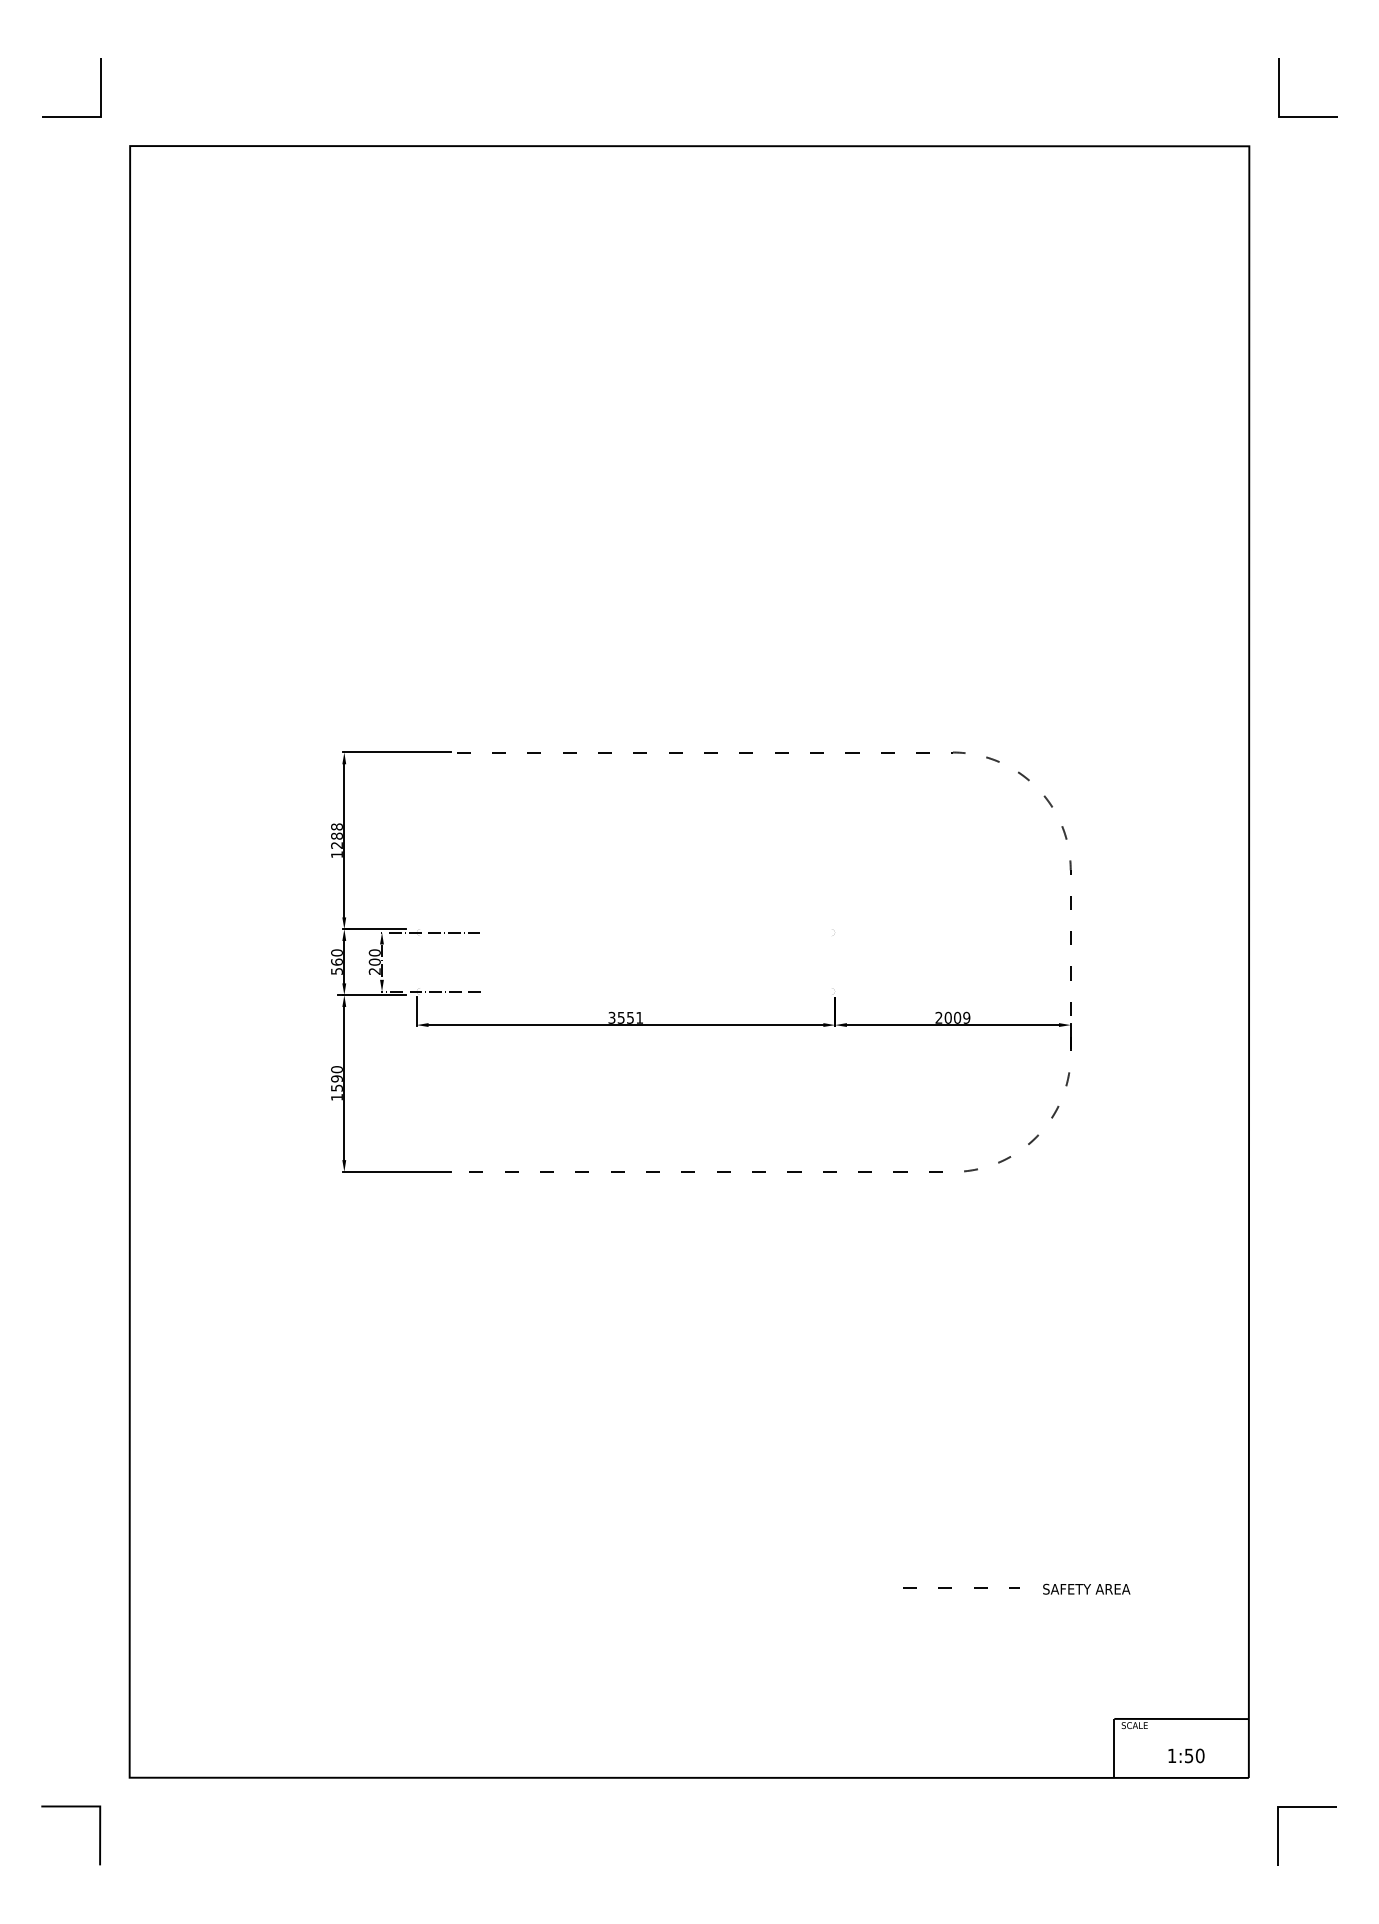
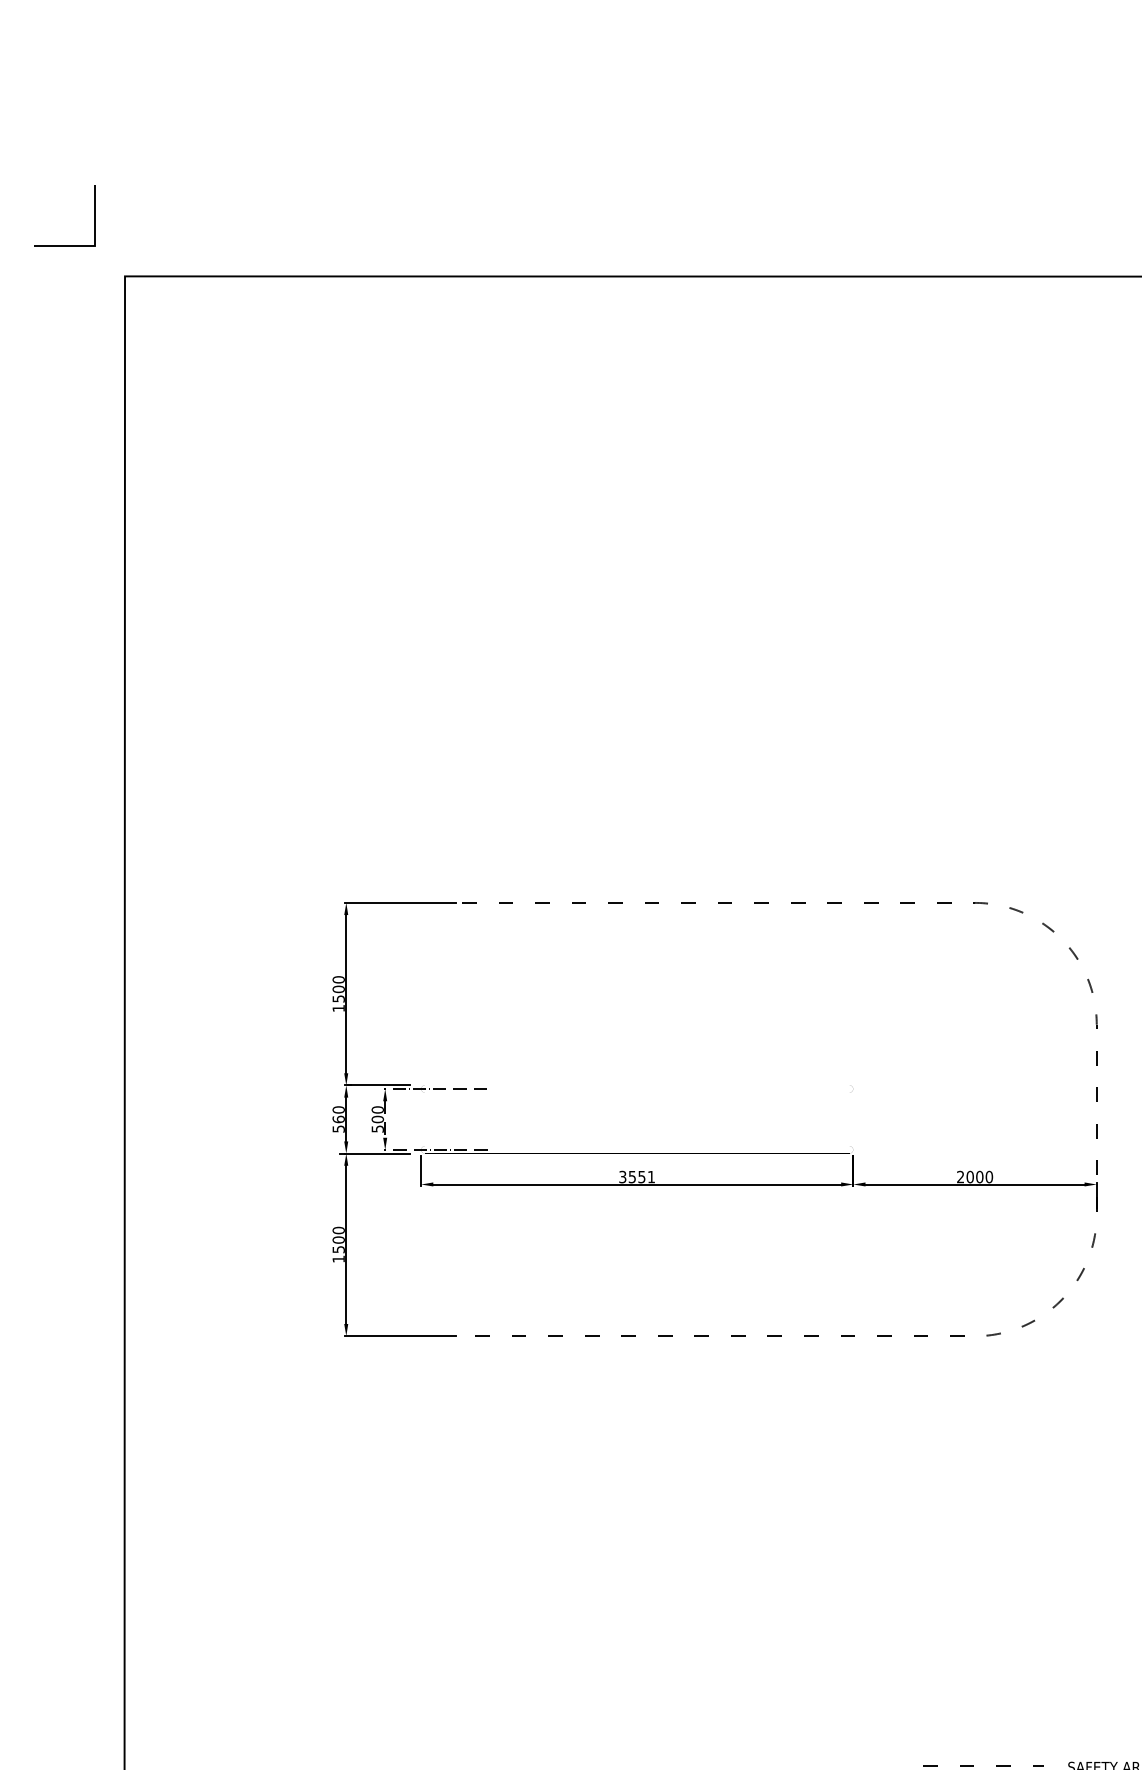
text: (336, 835) -> (338, 988), 1288 -> 1500
text: (374, 971) -> (377, 1129), 200 -> 500
text: (966, 1017) -> (989, 1176), 2009 -> 2000
text: (336, 1078) -> (338, 1239), 1590 -> 1500

